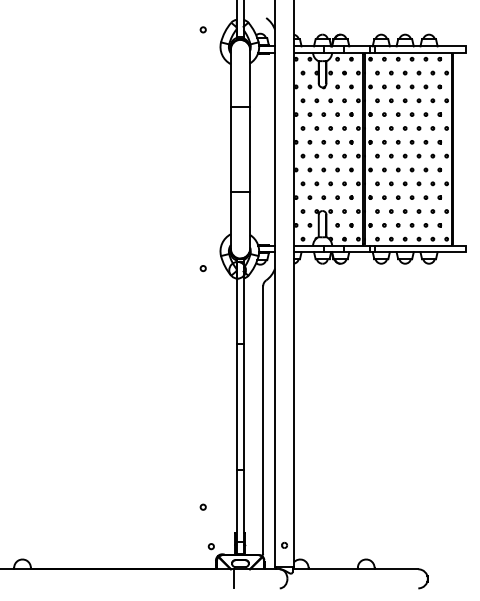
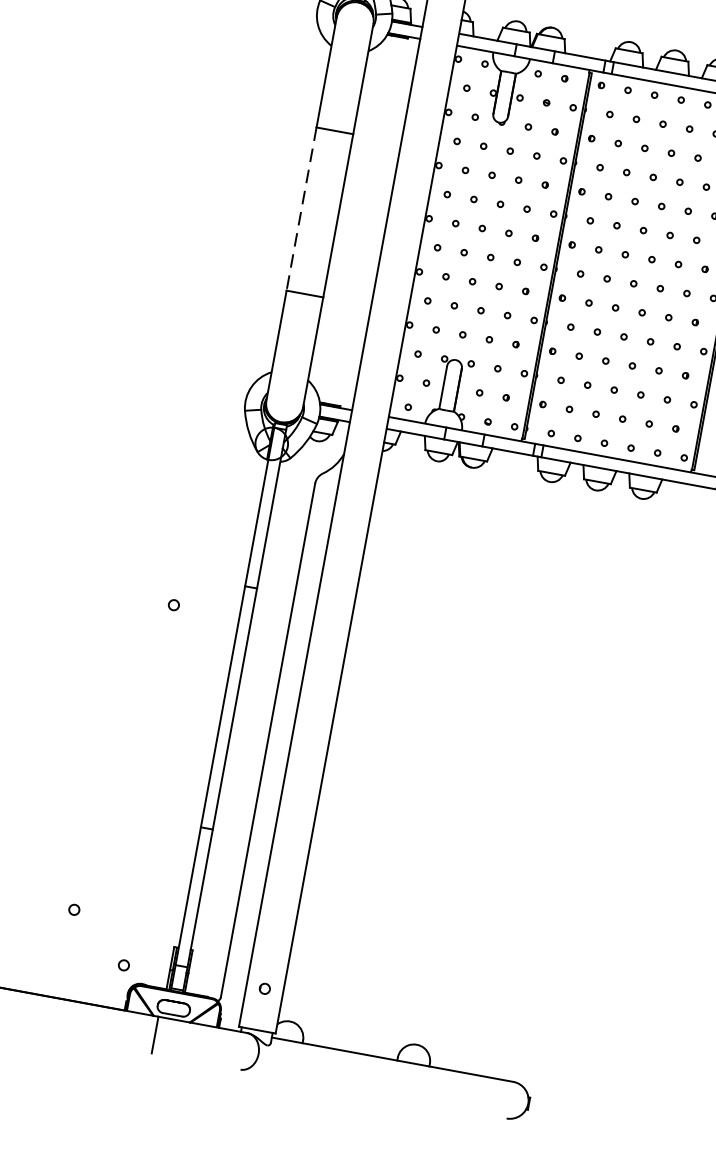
line: (230, 149) -> (300, 209), solid -> dashed
circle: (202, 268) -> (172, 604), moved
circle: (202, 506) -> (73, 908), moved

